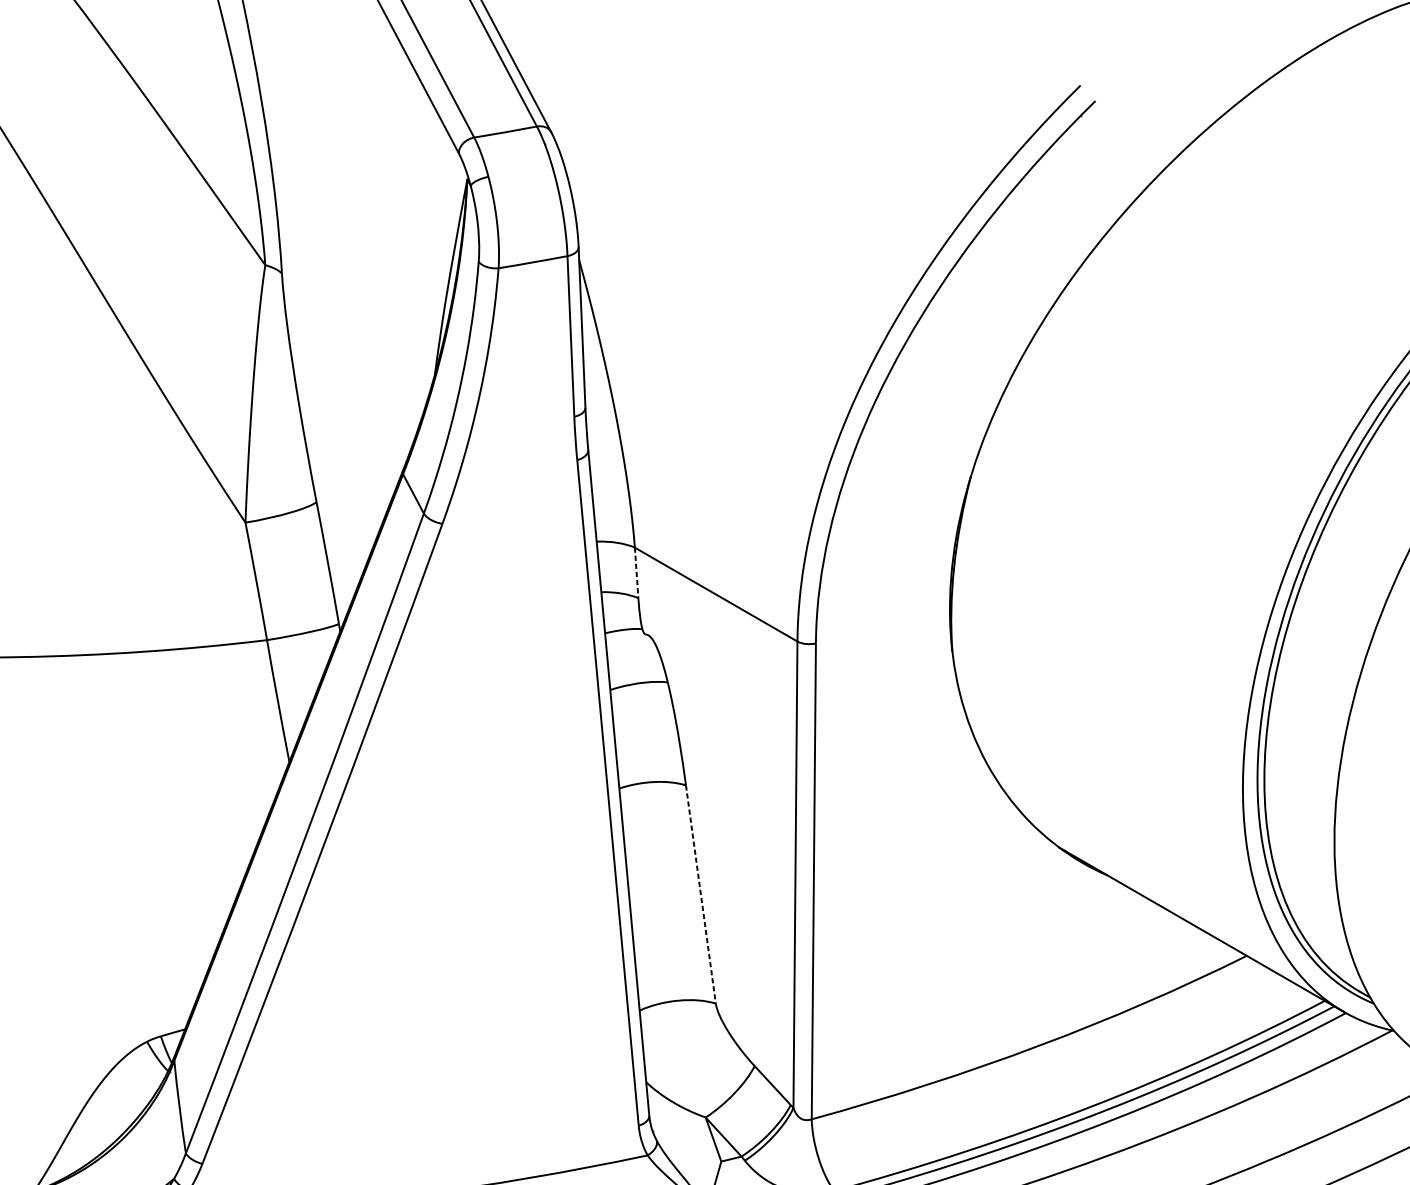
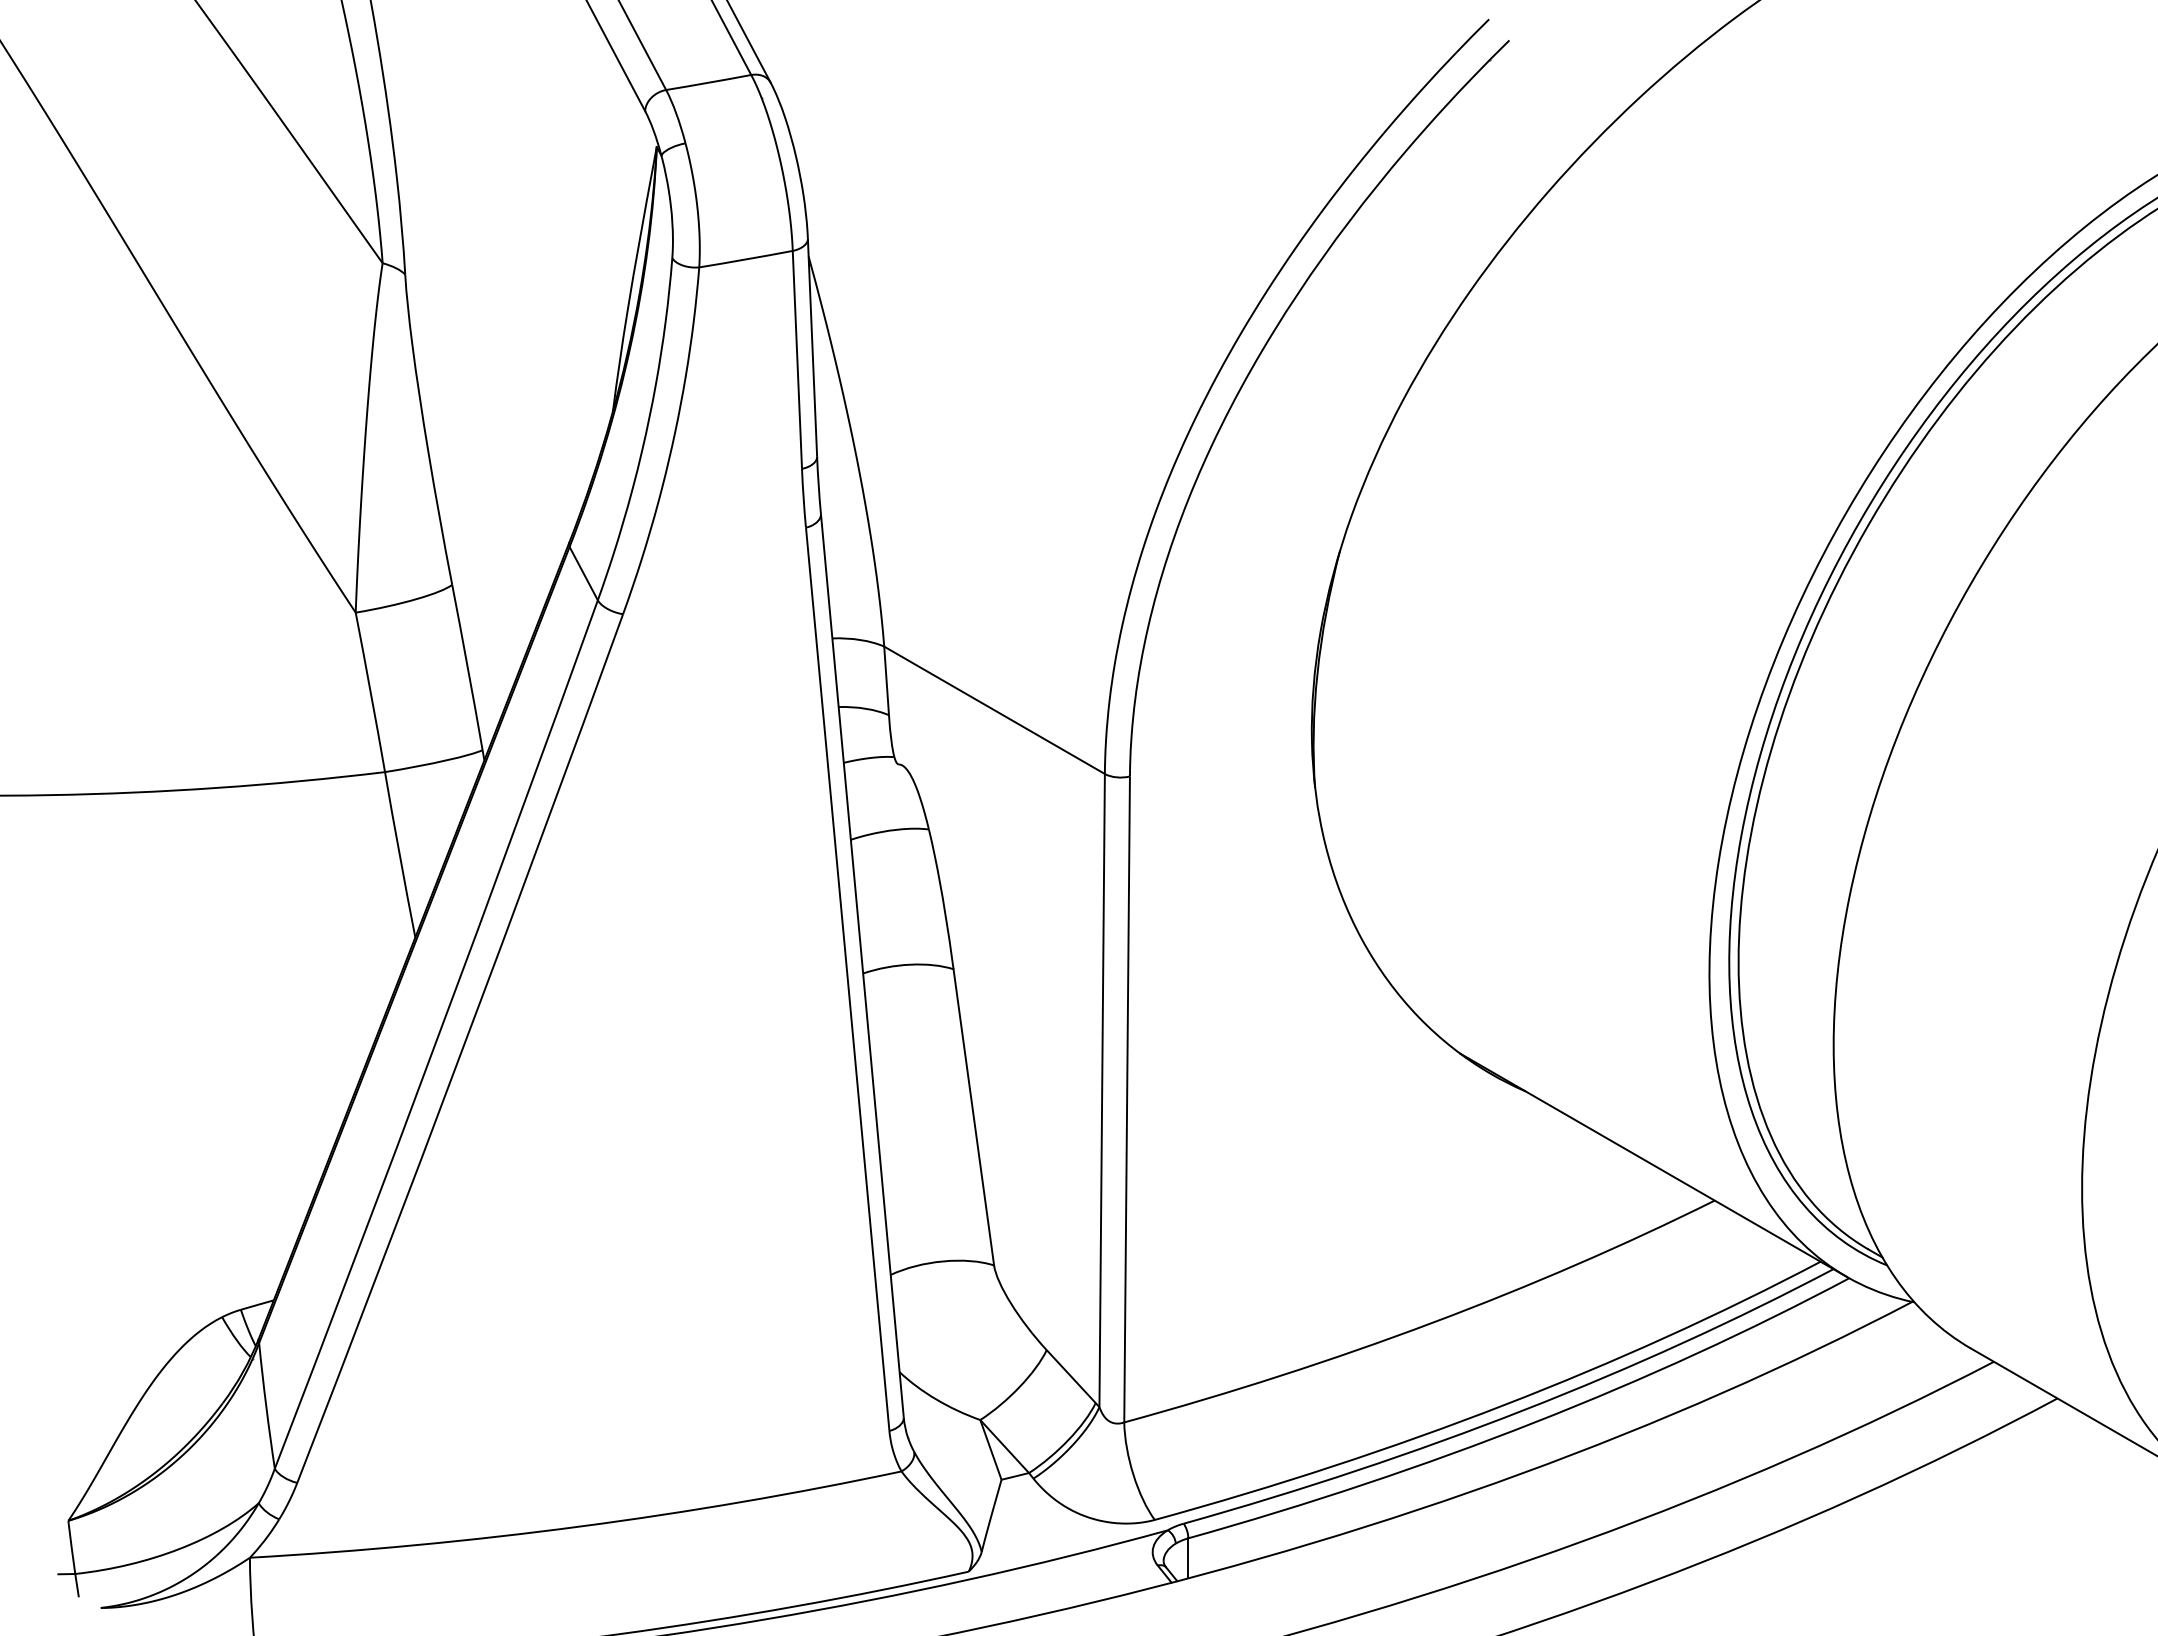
line: (636, 573) -> (886, 681), dashed -> solid
line: (700, 894) -> (973, 1117), dashed -> solid

